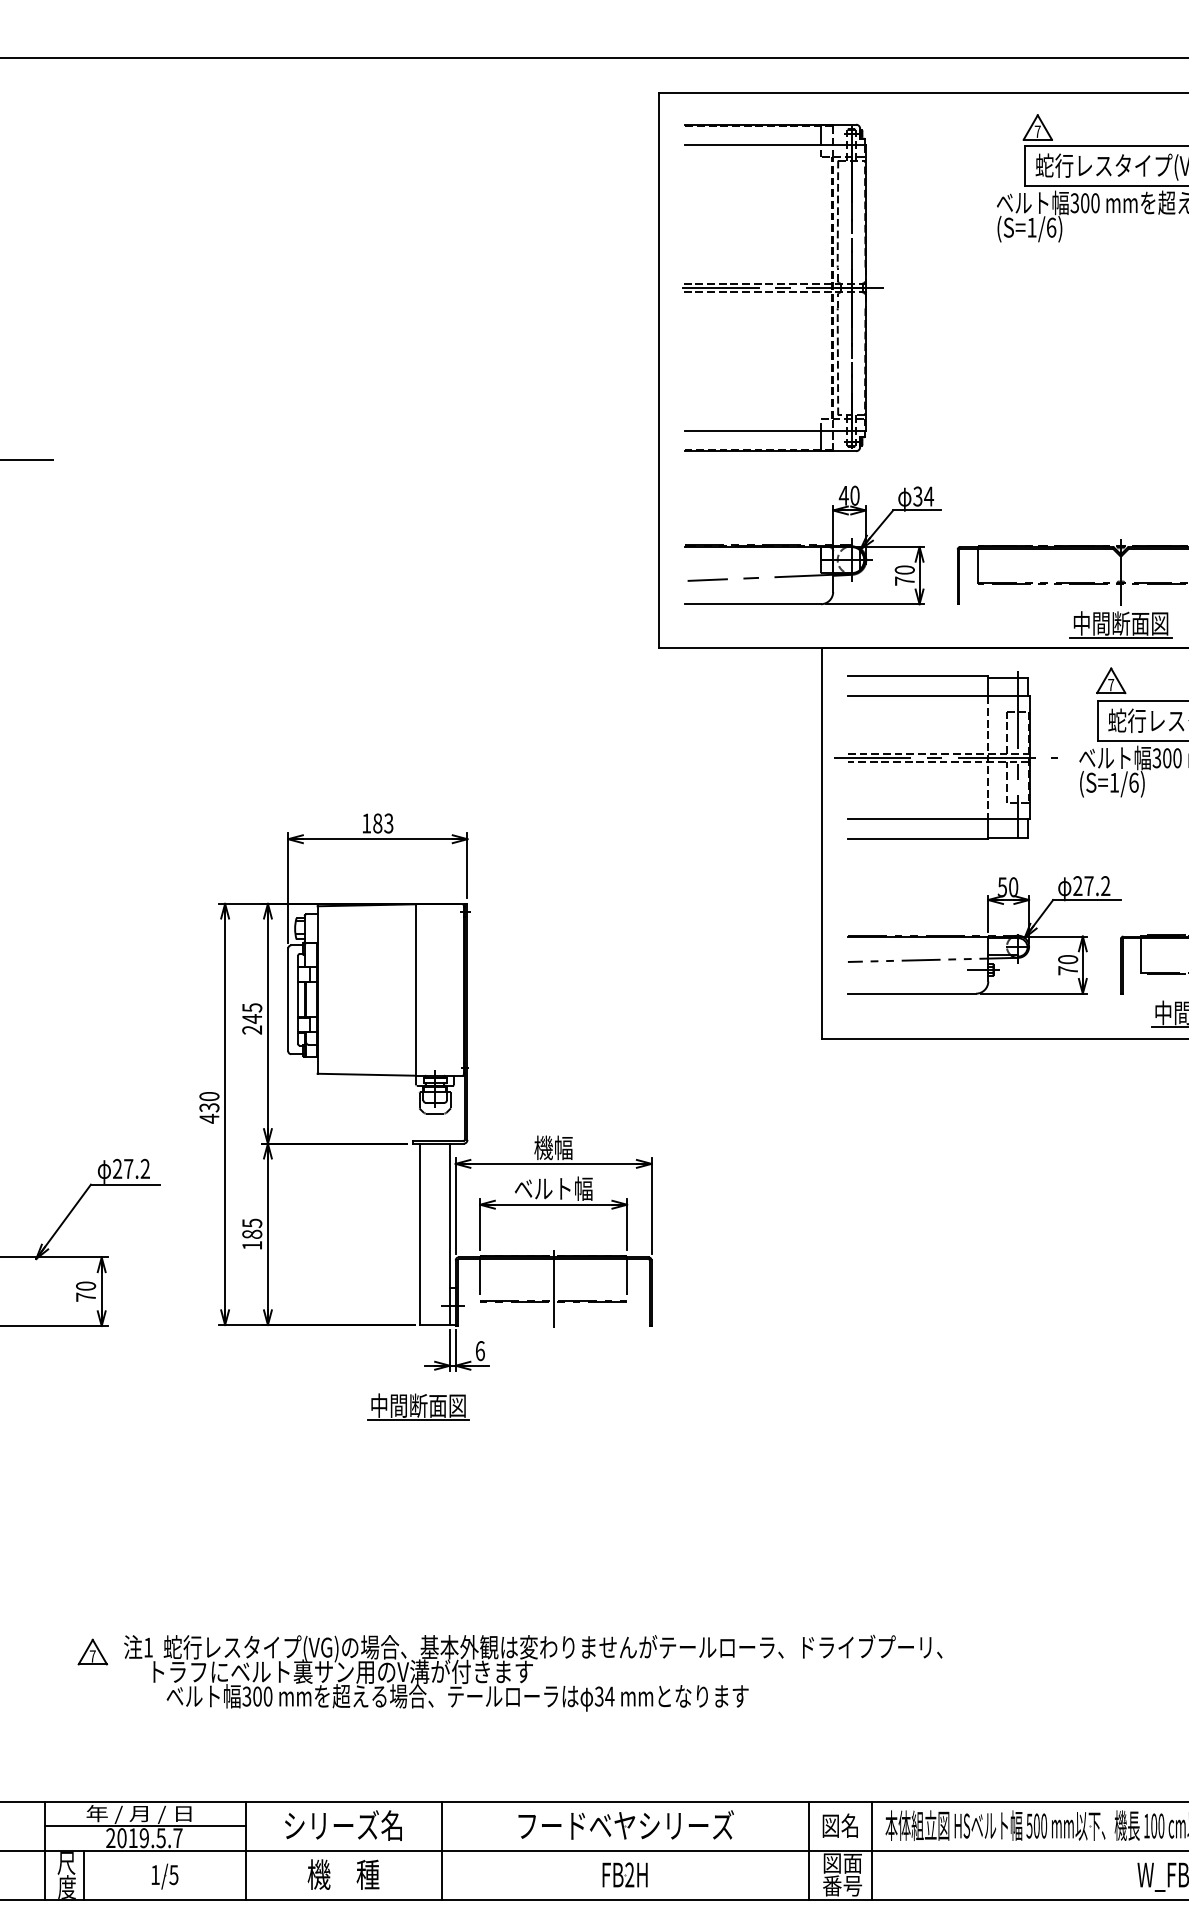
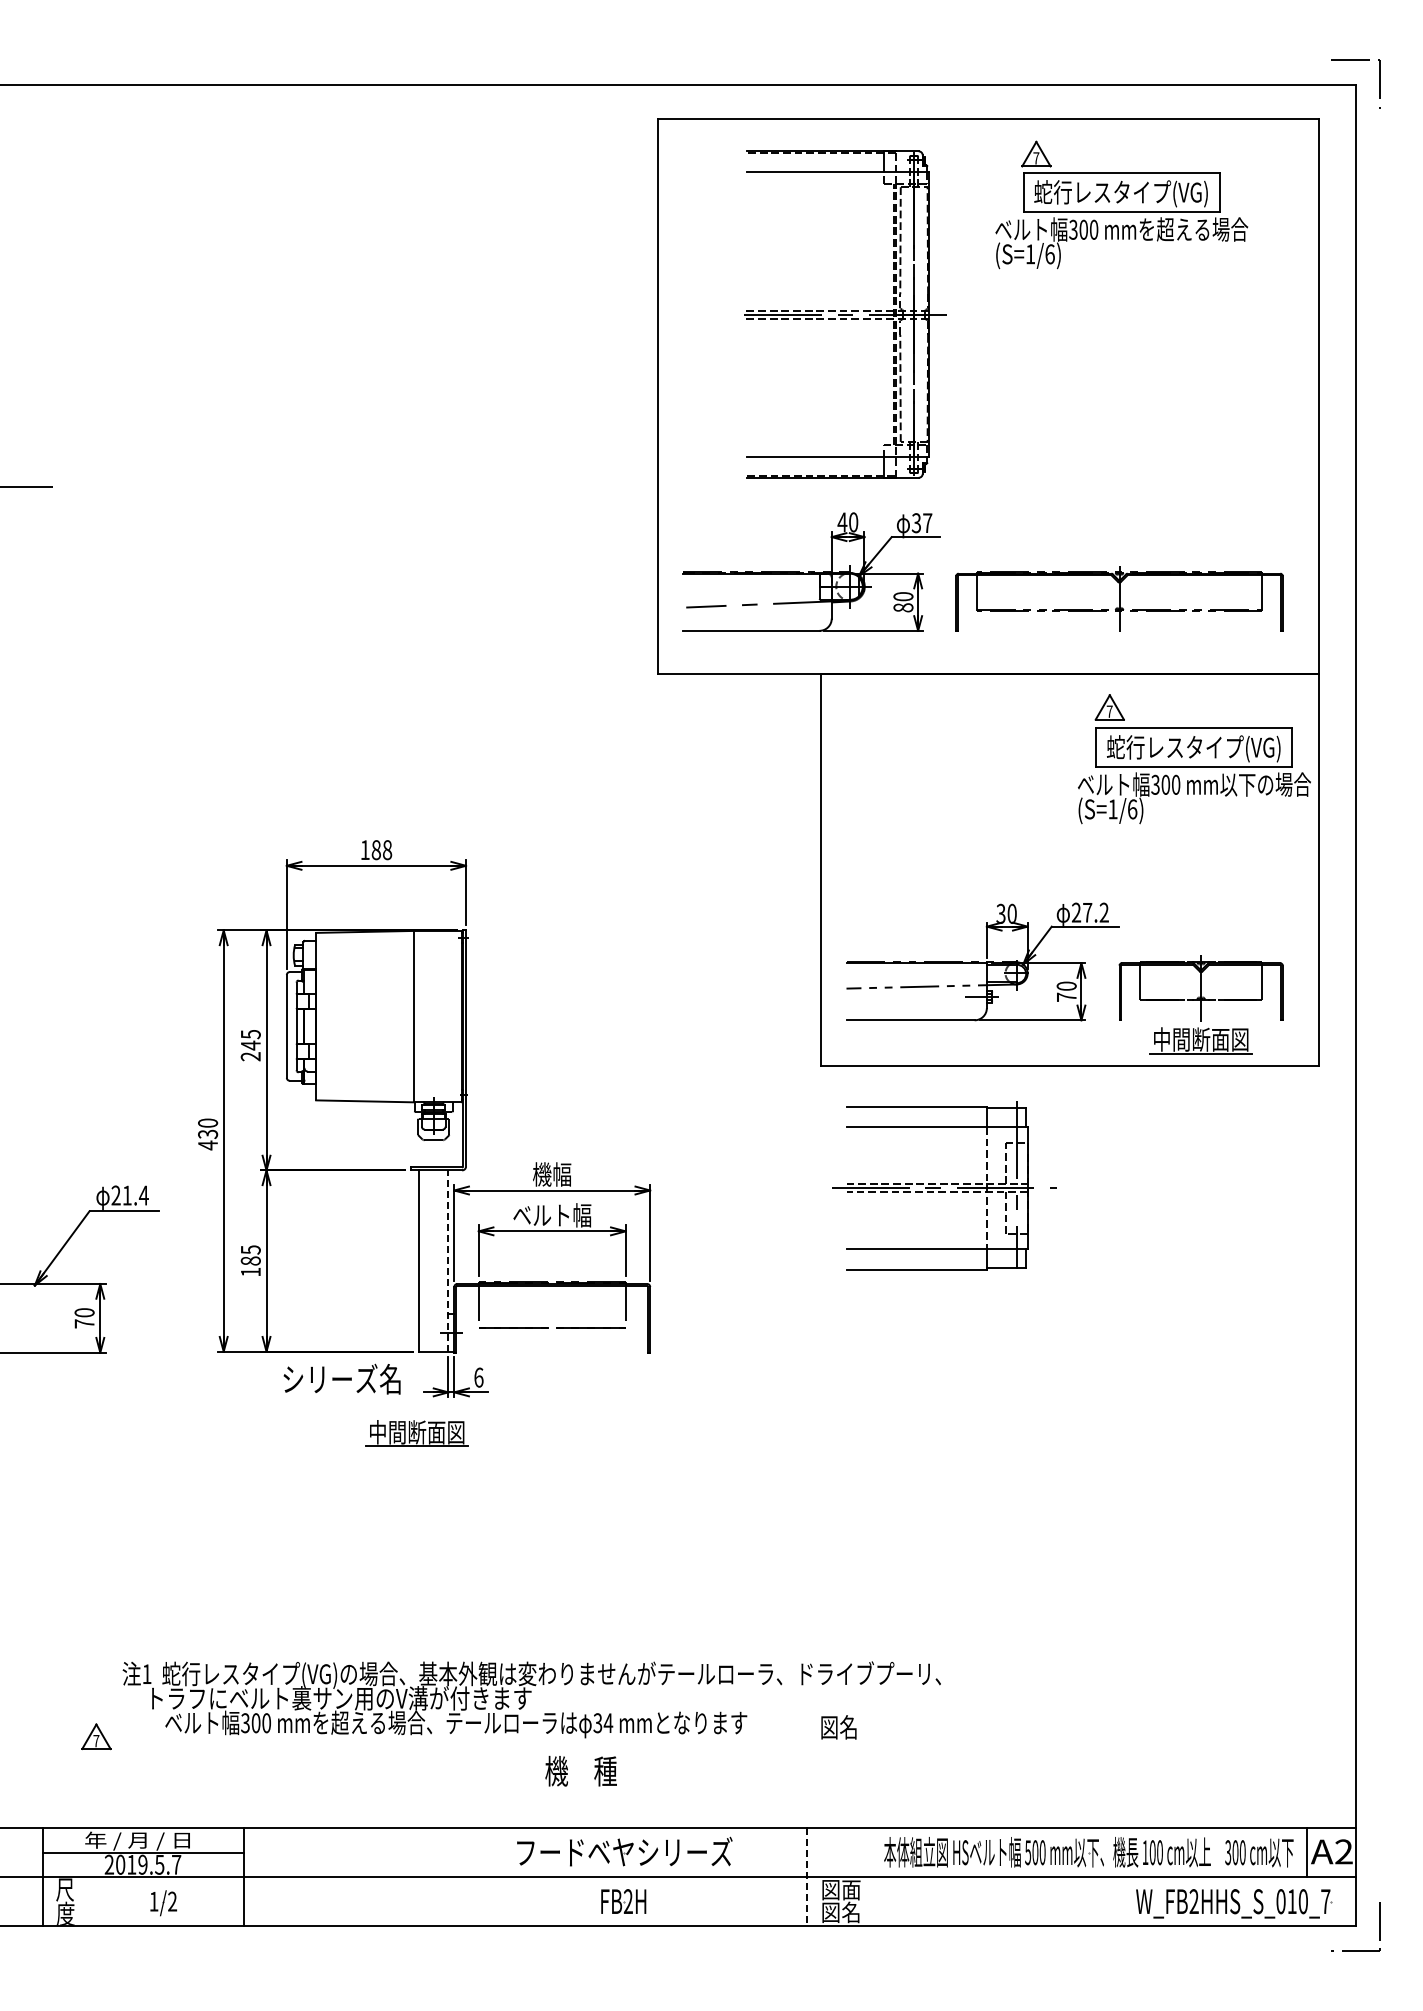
part: (782, 287) -> (845, 314), moved
text: (928, 495) -> (927, 522), 34 -> 37
text: (904, 580) -> (903, 607), 70 -> 80
part: (1120, 623) -> (1119, 650), removed
part: (945, 754) -> (944, 1185), moved
text: (388, 822) -> (387, 849), 183 -> 188
text: (1002, 886) -> (1001, 913), 50 -> 30
text: (136, 1168) -> (135, 1195), 27.2 -> 21.4
line: (449, 1234) -> (448, 1261), solid -> dashed
line: (553, 1287) -> (552, 1314), removed
part: (92, 1651) -> (96, 1736), moved
text: (342, 1824) -> (341, 1378), moved
text: (839, 1825) -> (838, 1727), moved
line: (441, 1850) -> (440, 1877), removed
line: (808, 1850) -> (807, 1877), solid -> dashed
line: (872, 1850) -> (871, 1877), removed
text: (342, 1873) -> (580, 1770), moved
line: (83, 1874) -> (82, 1901), removed
text: (173, 1874) -> (172, 1901), 1/5 -> 1/2
text: (841, 1885) -> (840, 1912), 番号 -> 図名

